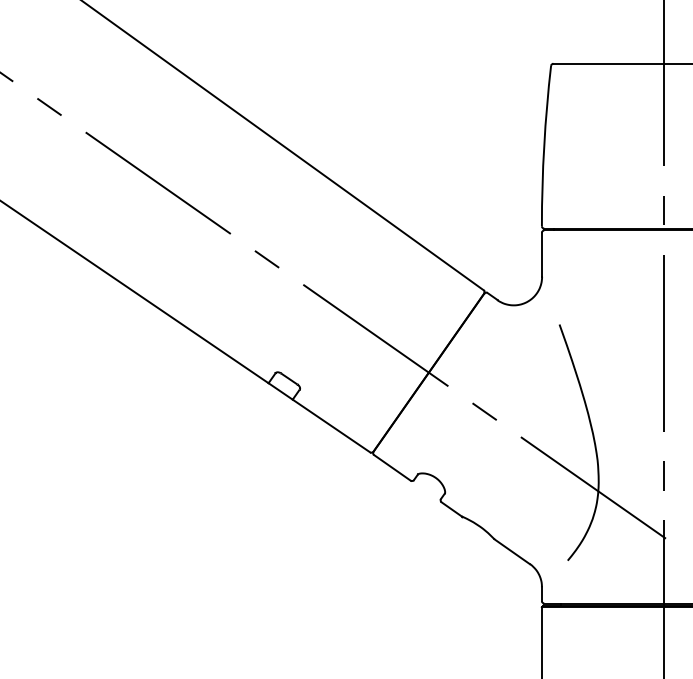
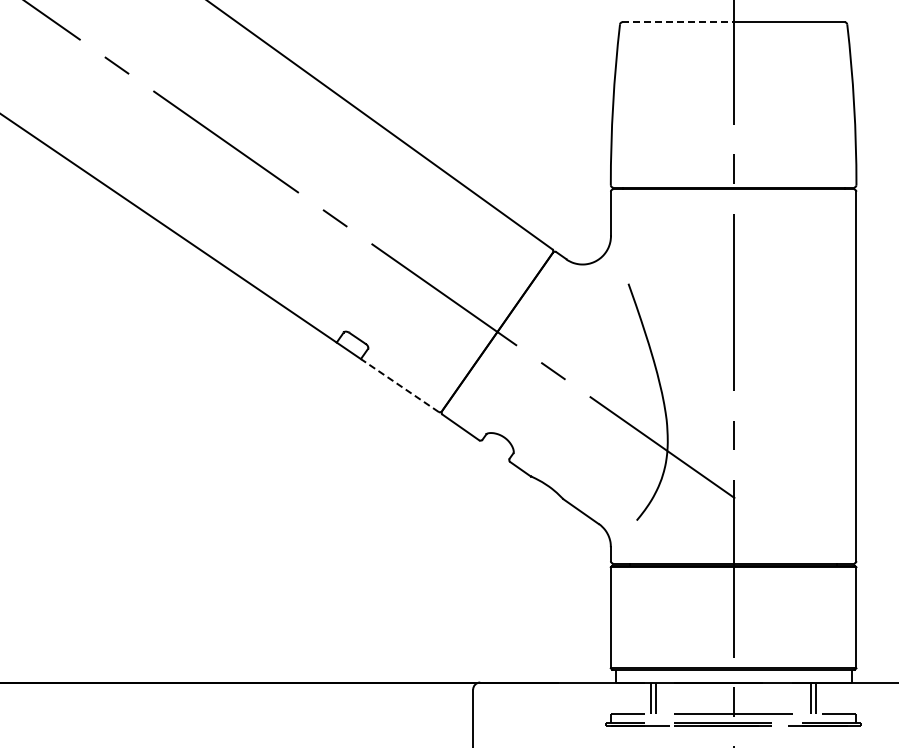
line: (609, 64) -> (678, 22), solid -> dashed
line: (331, 426) -> (399, 385), solid -> dashed

